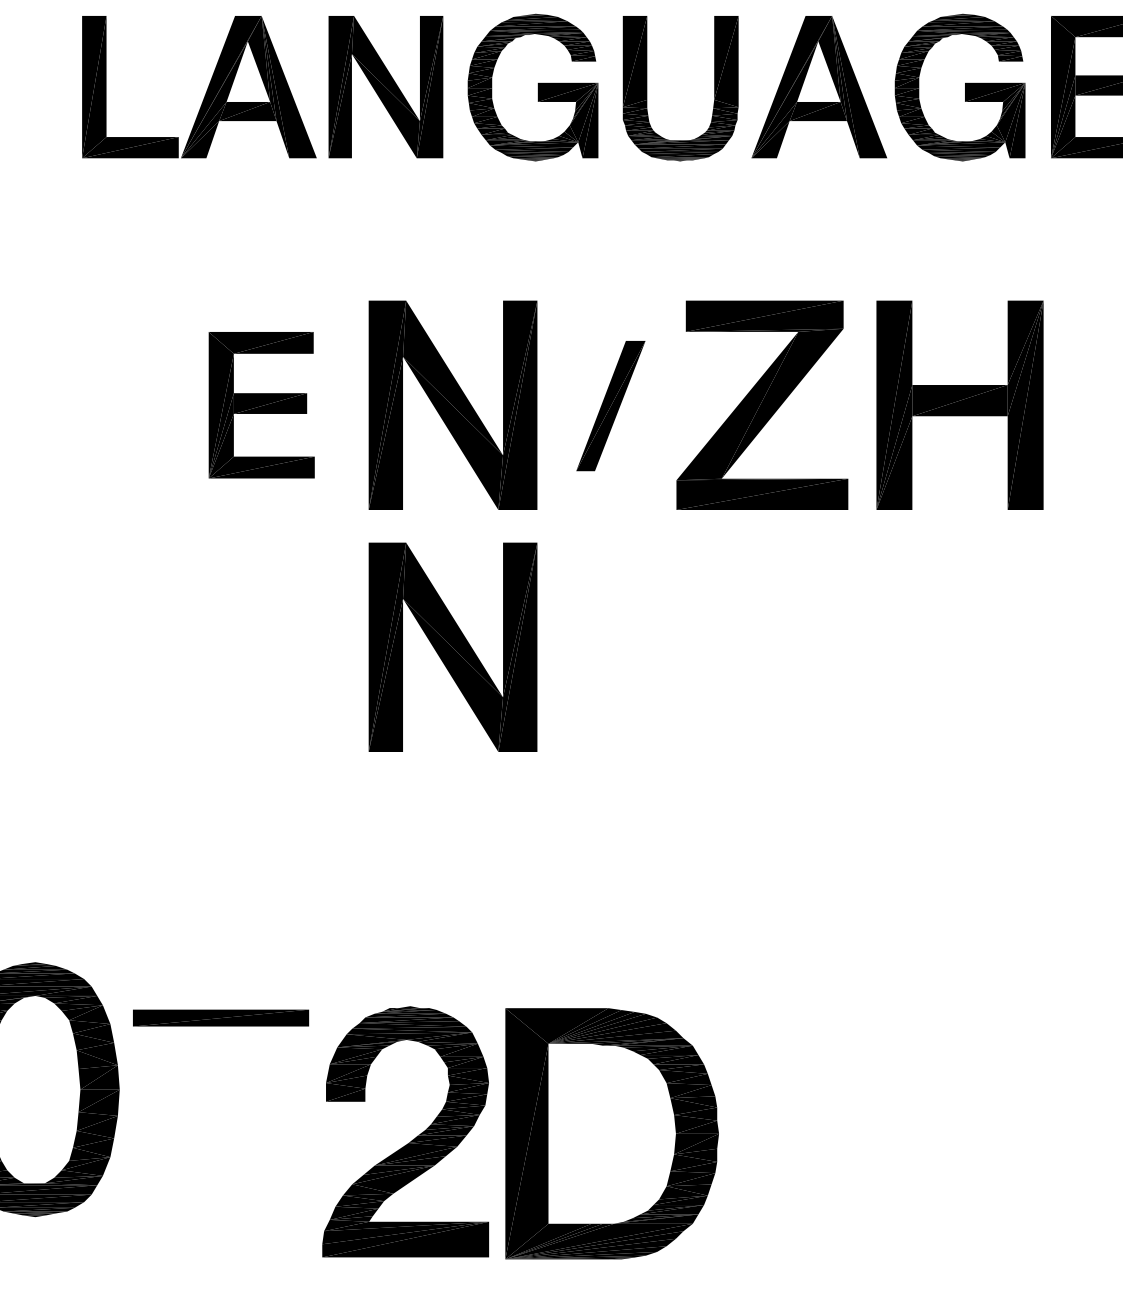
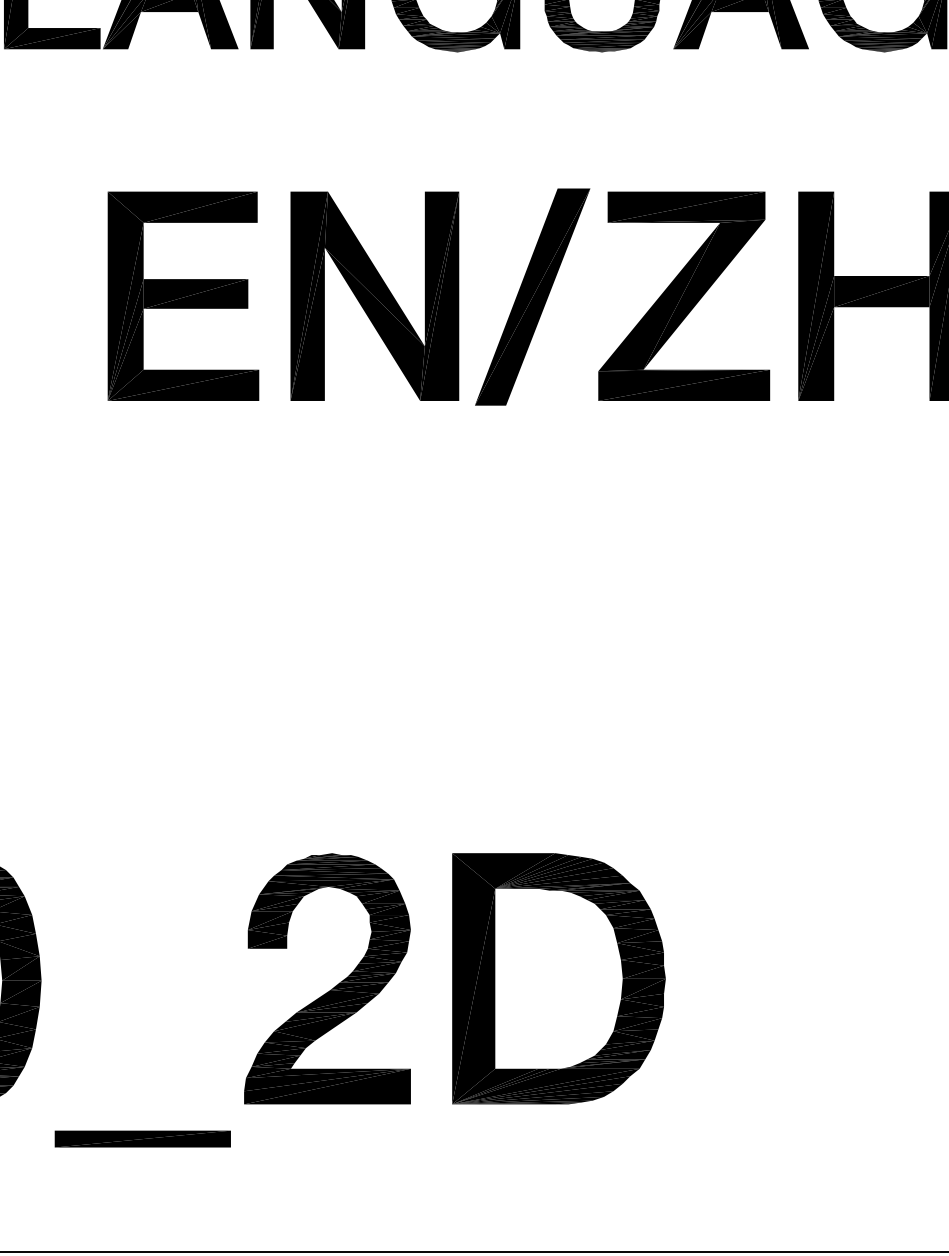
part: (261, 404) -> (183, 295), size x1.43
part: (610, 405) -> (532, 296), size x1.67
part: (452, 646) -> (374, 537), removed
part: (221, 1017) -> (143, 1138), moved
part: (611, 1133) -> (558, 978), moved
part: (412, 1139) -> (334, 986), moved

